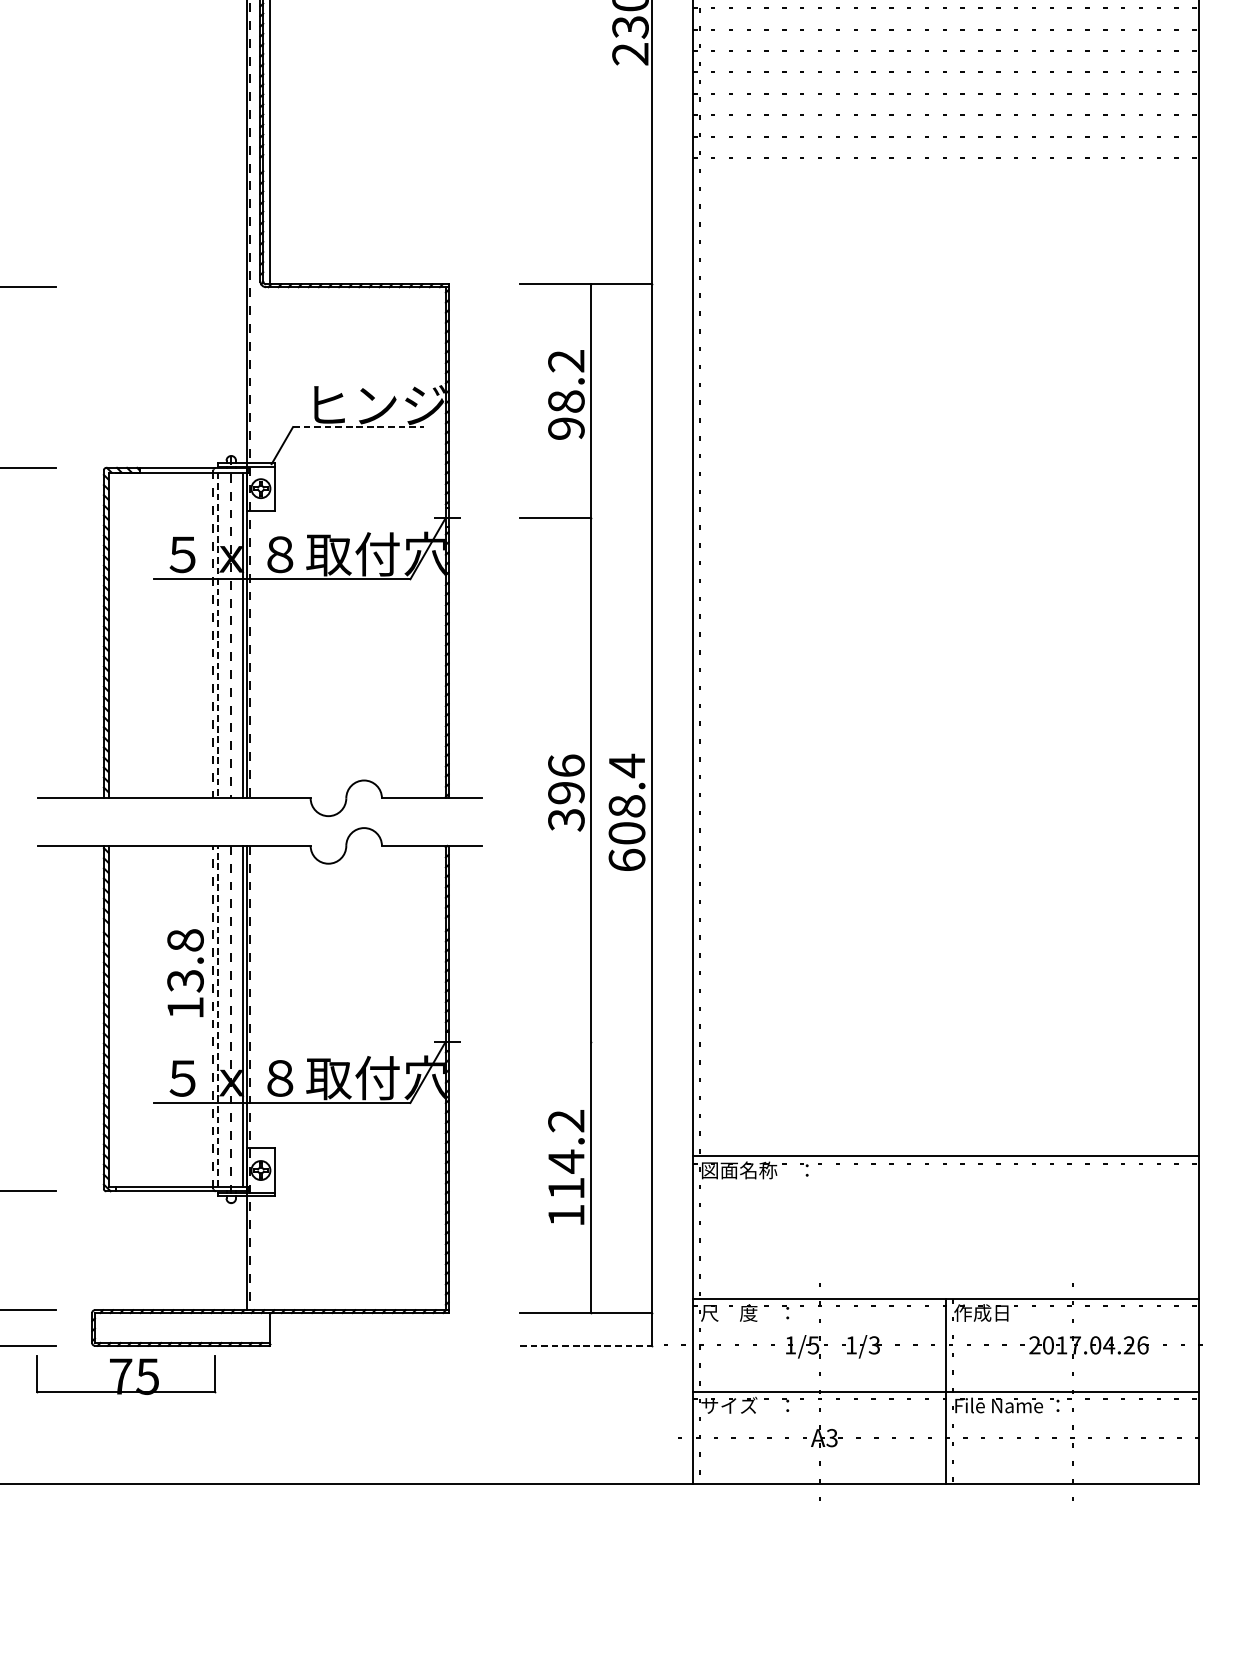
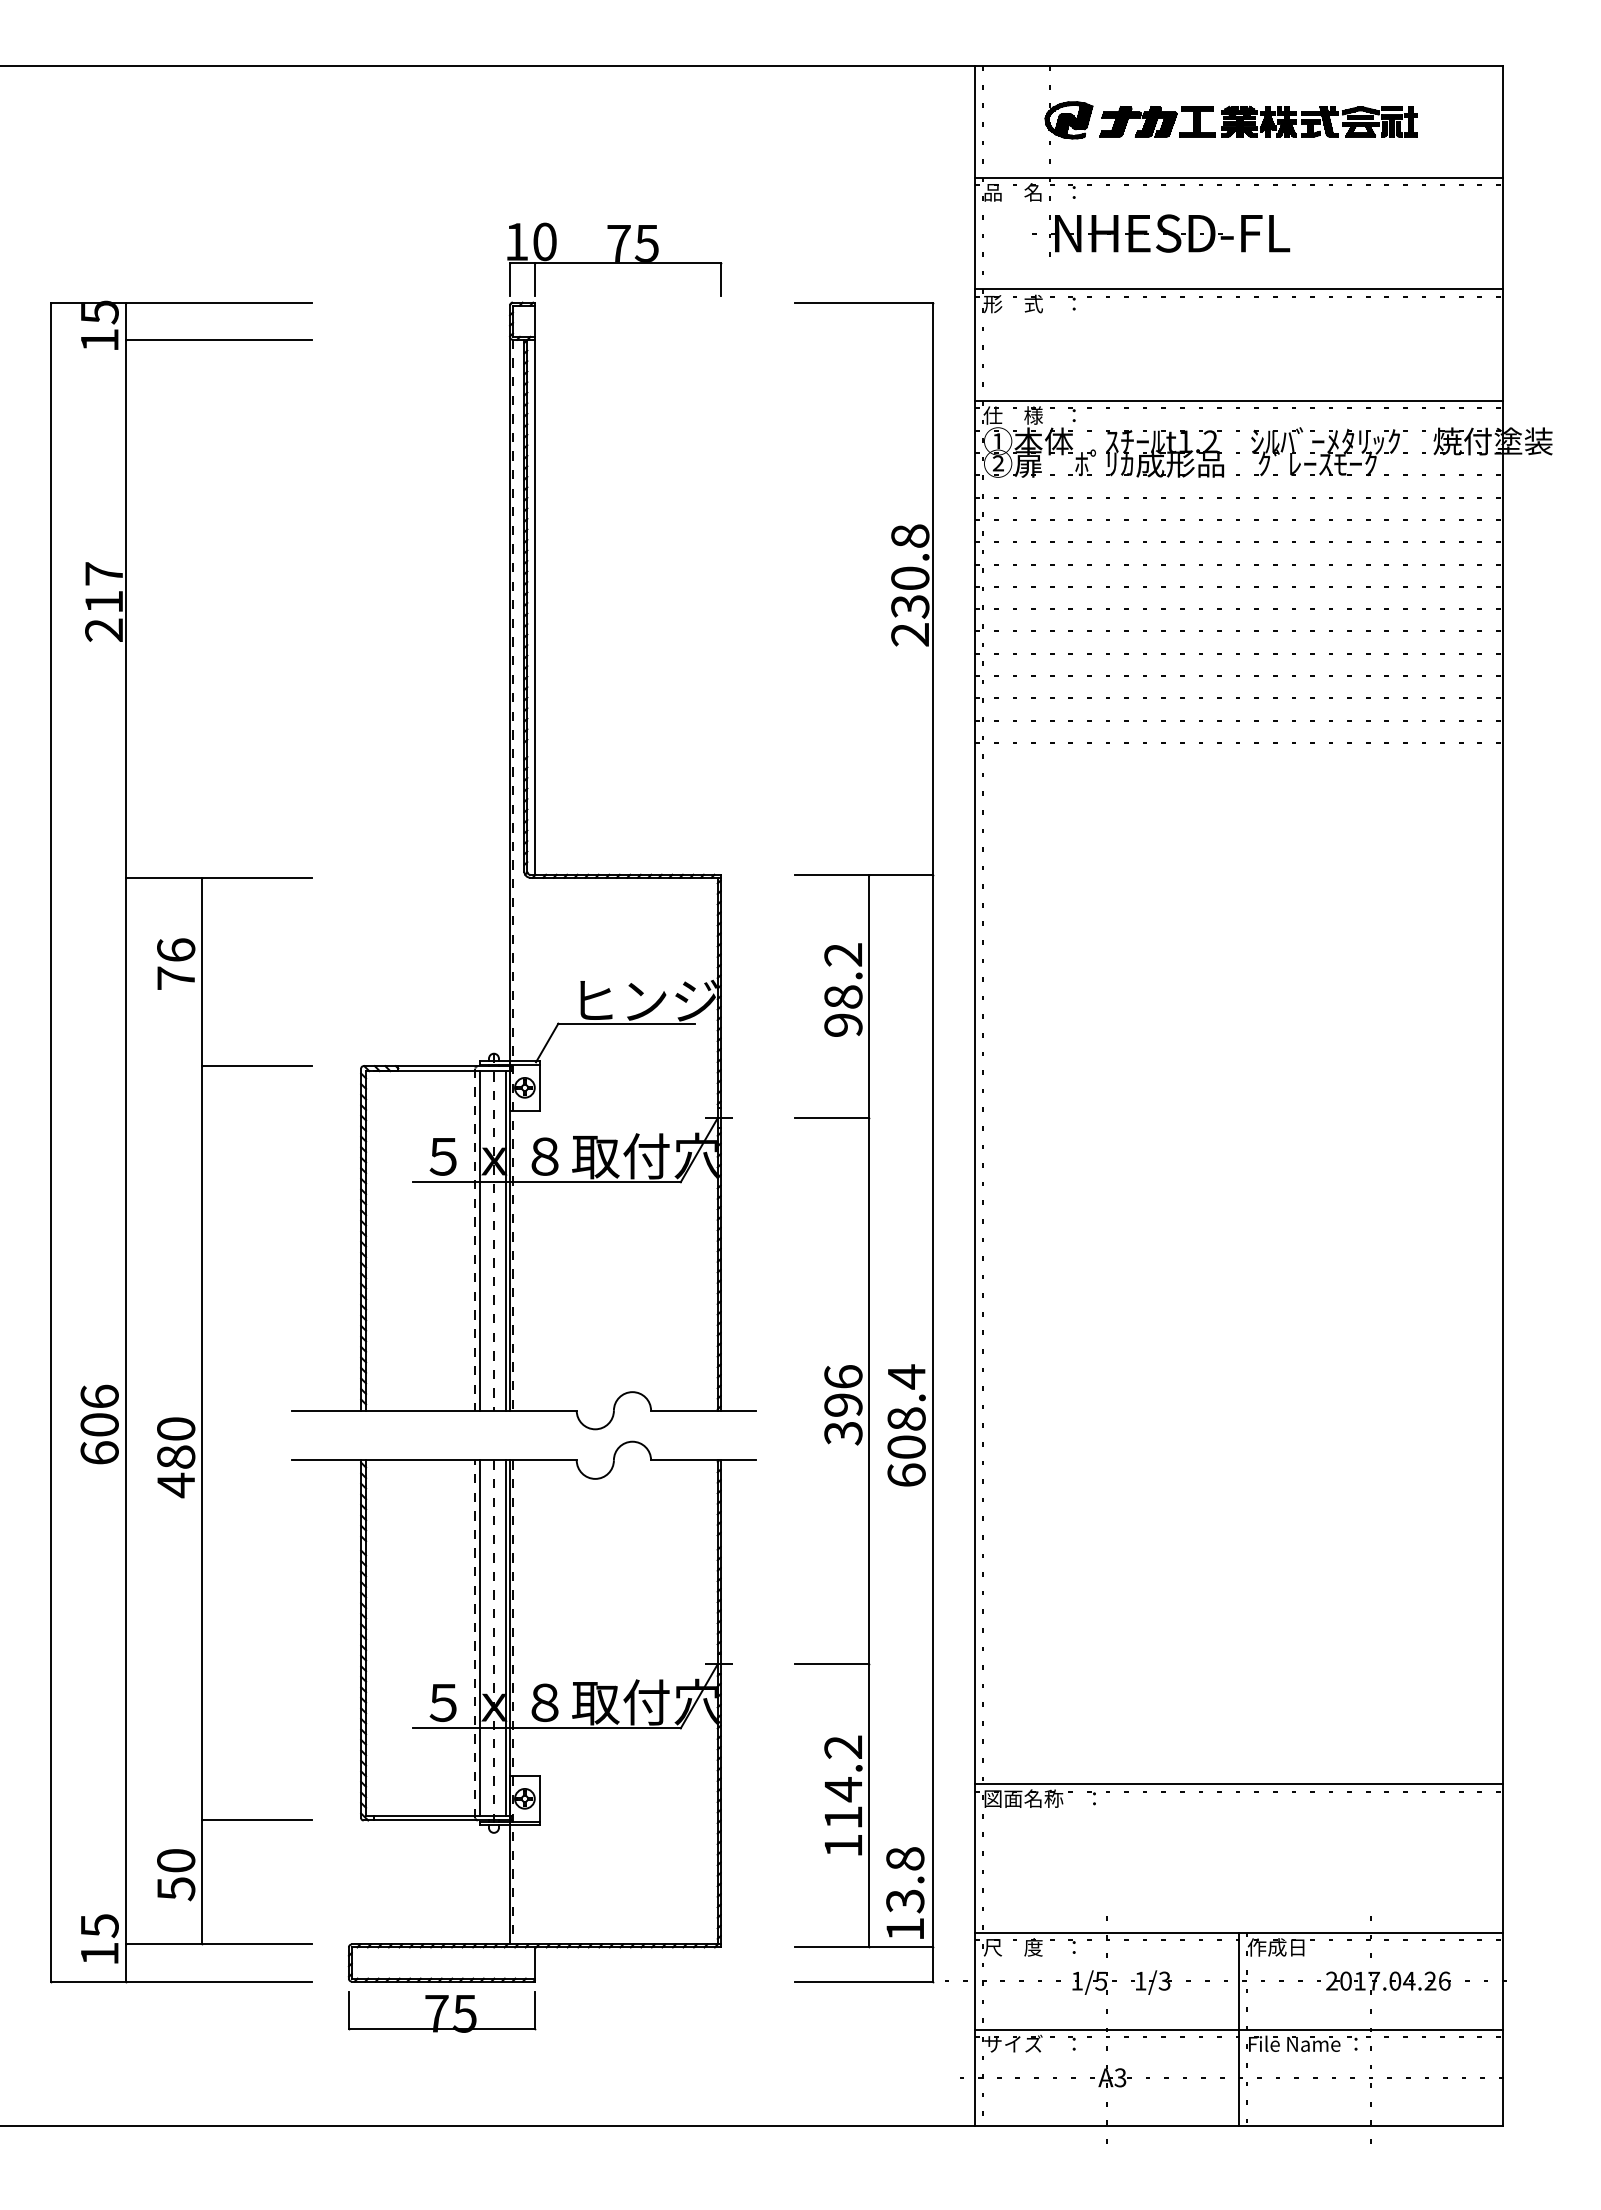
line: (359, 426) -> (627, 1023), dashed -> solid
line: (218, 635) -> (480, 1240), dashed -> solid
text: (185, 972) -> (905, 1892), moved
line: (218, 1015) -> (480, 1637), dashed -> solid
line: (555, 1041) -> (832, 1664), added
line: (585, 1345) -> (863, 1981), dashed -> solid
part: (126, 1374) -> (442, 2011), moved

